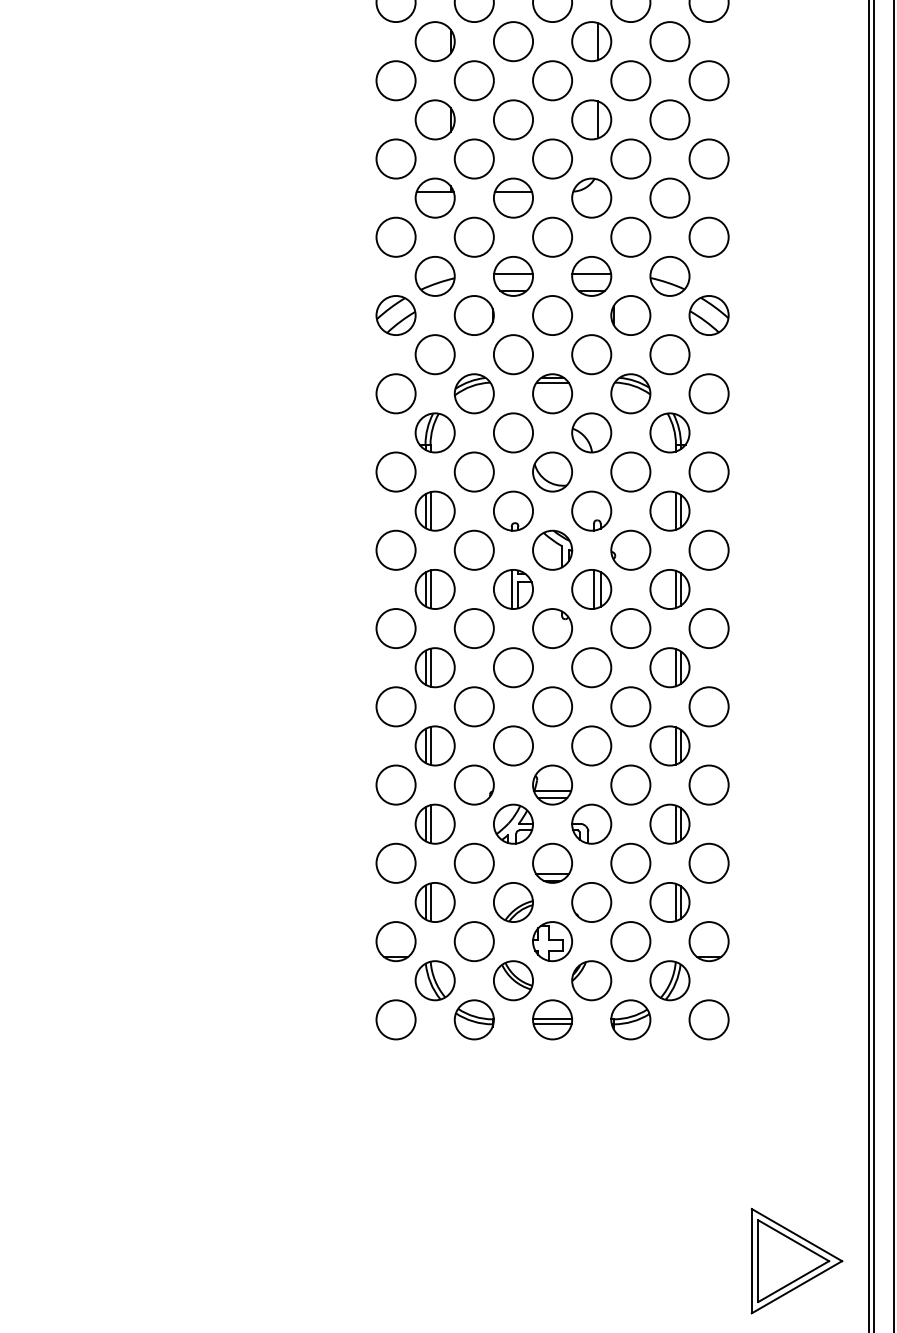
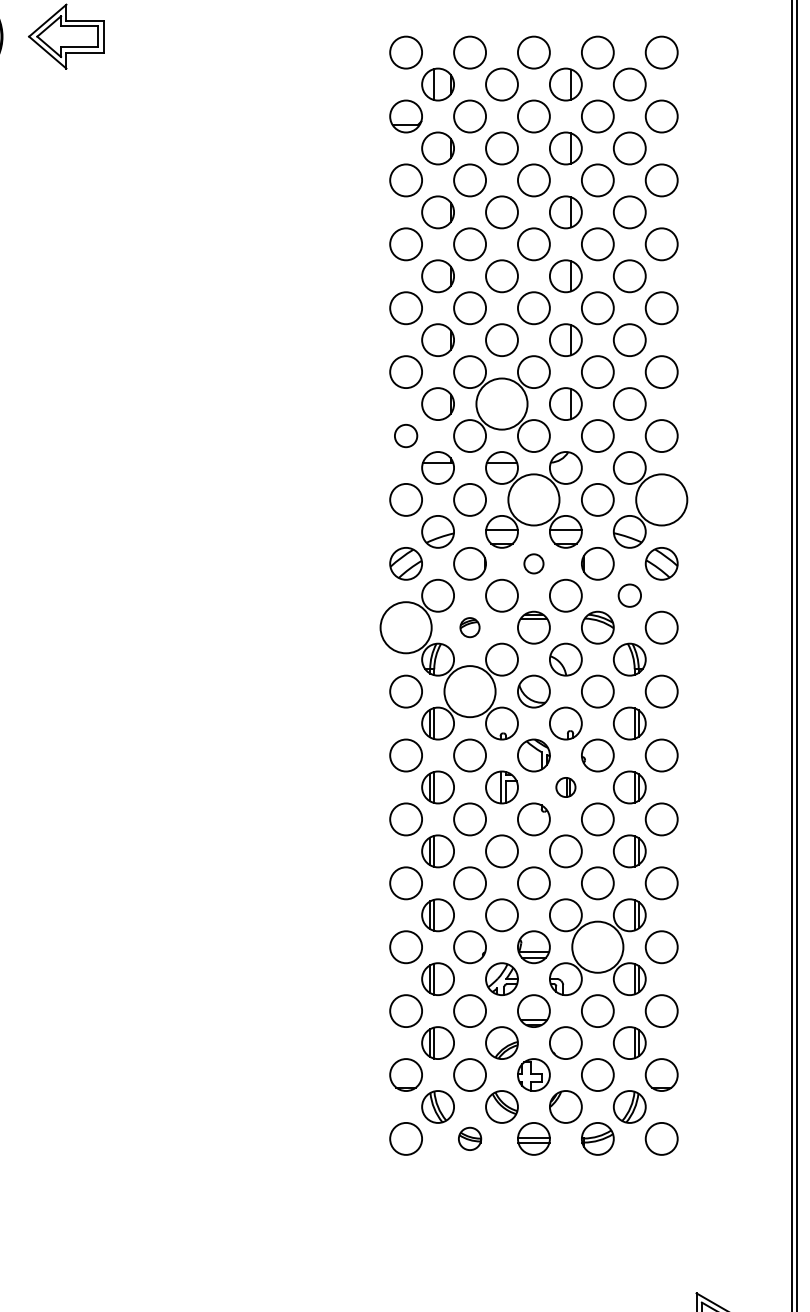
circle: (512, 120) -> (501, 404), size x1.6
circle: (395, 158) -> (405, 435), size x0.7
circle: (552, 236) -> (533, 499), size x1.6
circle: (708, 236) -> (661, 499), size x1.6
circle: (552, 315) -> (533, 563), size x0.6
circle: (669, 354) -> (629, 595), size x0.7
circle: (396, 393) -> (406, 627), size x1.6
part: (473, 393) -> (469, 627), size x0.6
circle: (474, 471) -> (470, 691), size x1.6
part: (591, 589) -> (565, 787), size x0.6
circle: (630, 785) -> (597, 947), size x1.6
part: (473, 1019) -> (469, 1138), size x0.7

